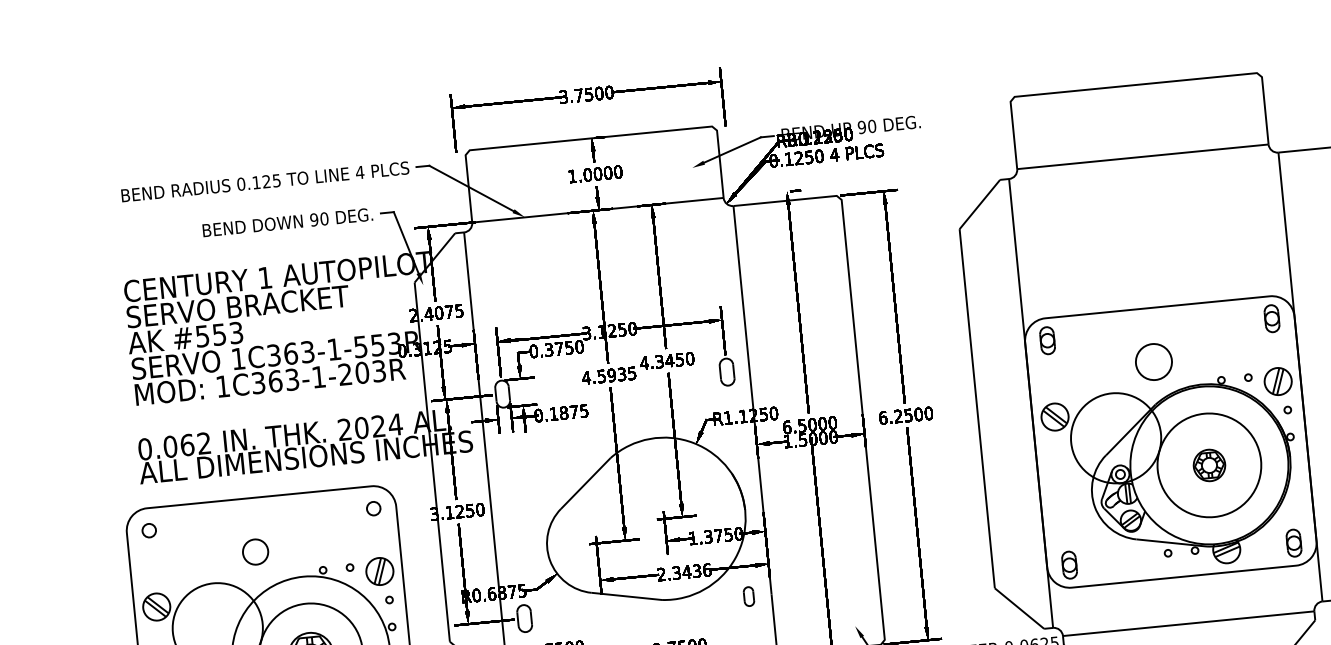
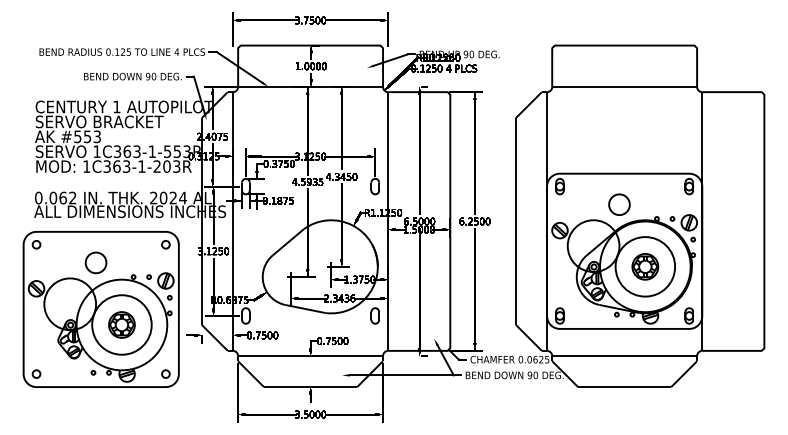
part: (1209, 464) -> (645, 266), size x1.43
circle: (254, 551) -> (95, 262), size x1.43
part: (747, 595) -> (374, 315), size x1.43

